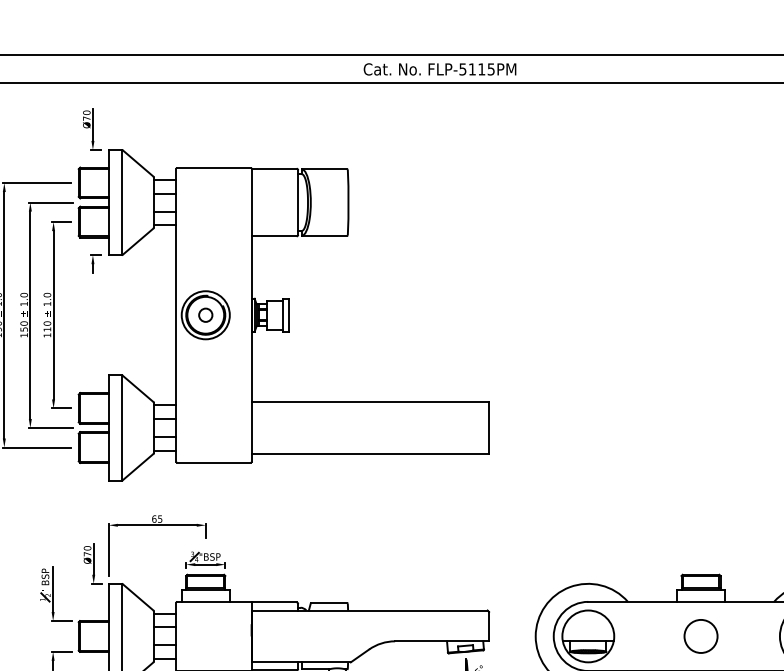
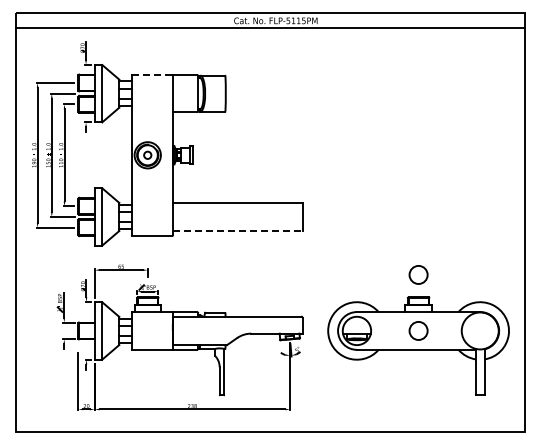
line: (214, 167) -> (152, 74), solid -> dashed
line: (369, 454) -> (237, 231), solid -> dashed
circle: (700, 533) -> (418, 274), added

